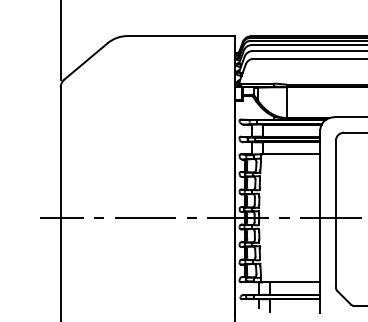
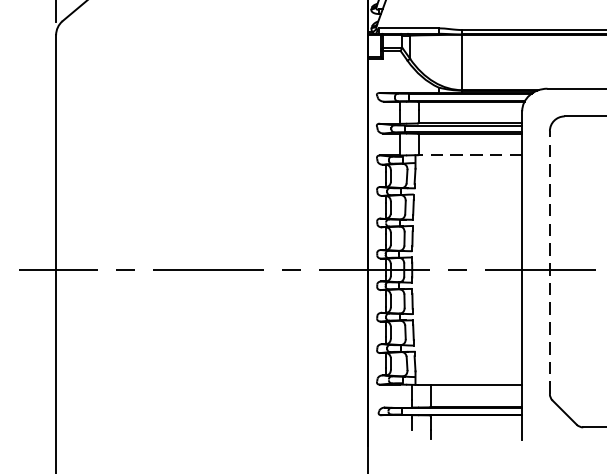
line: (291, 154) -> (470, 155), solid -> dashed
line: (335, 213) -> (549, 261), solid -> dashed

